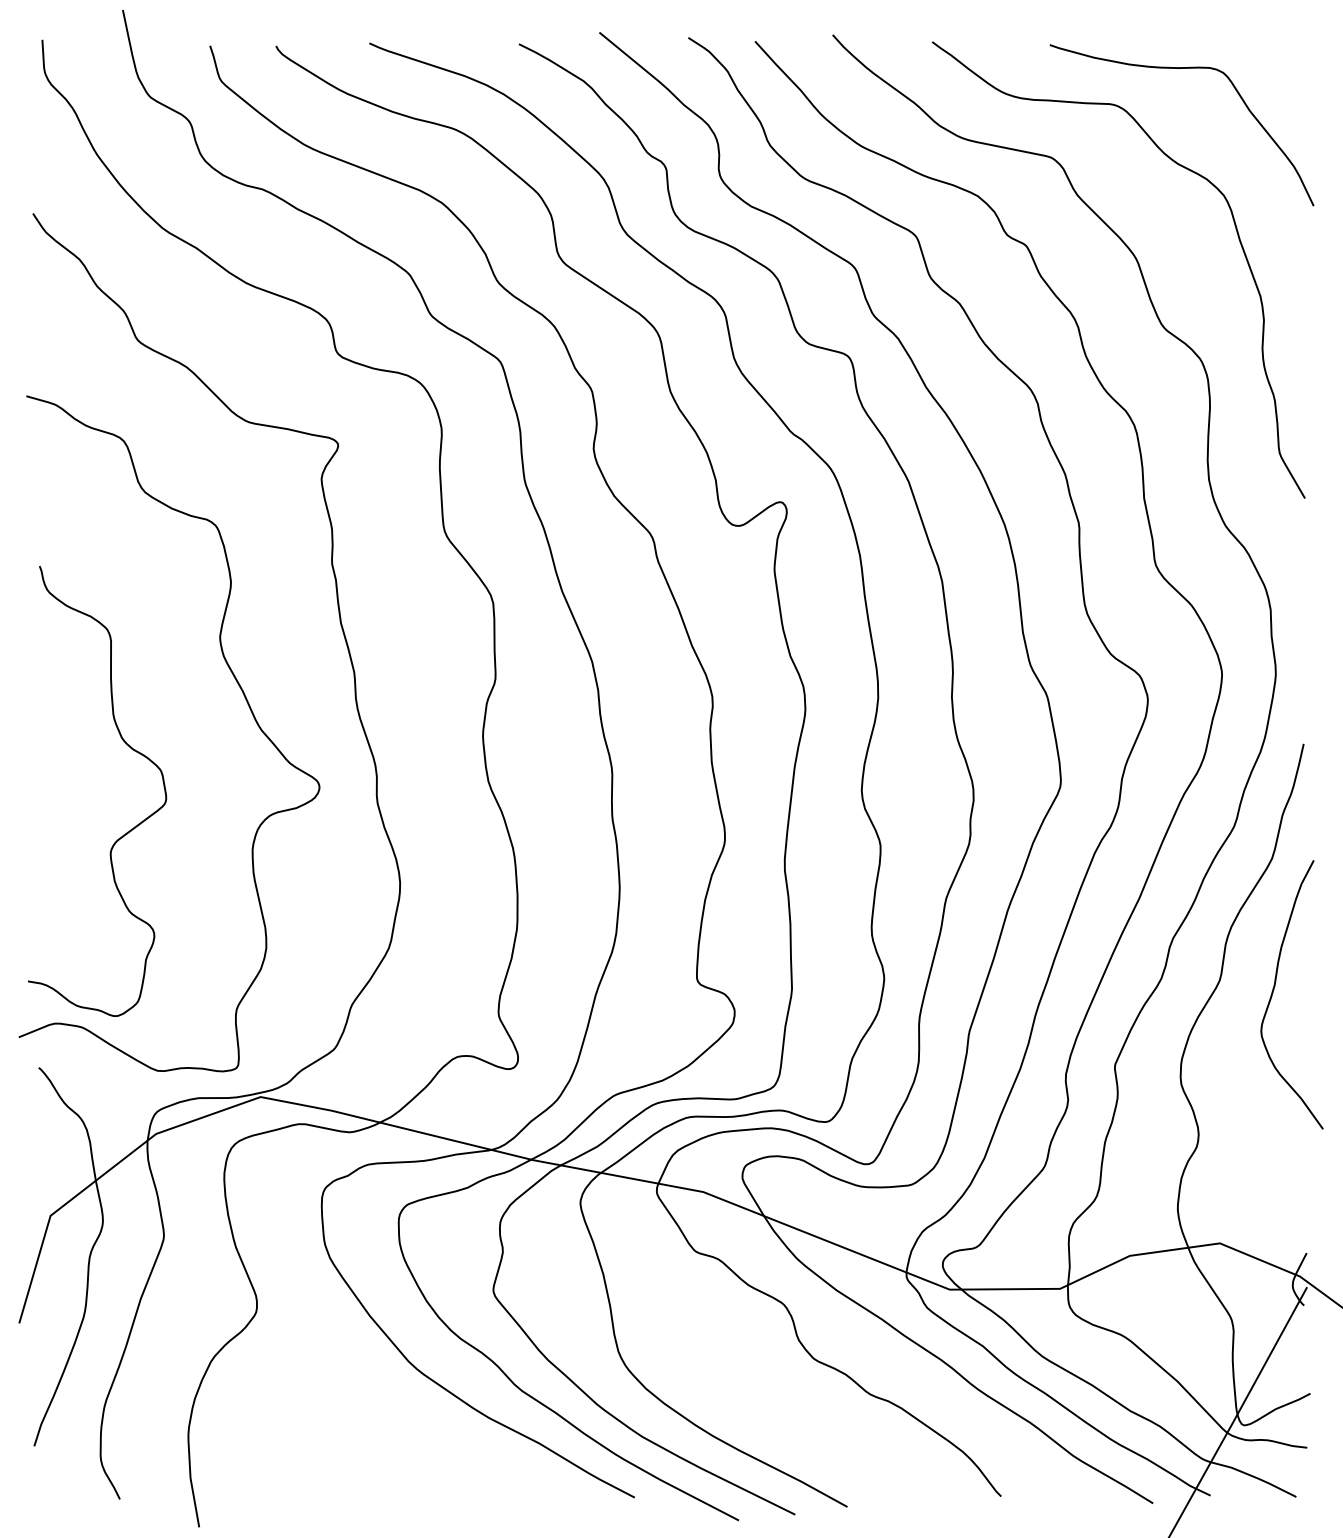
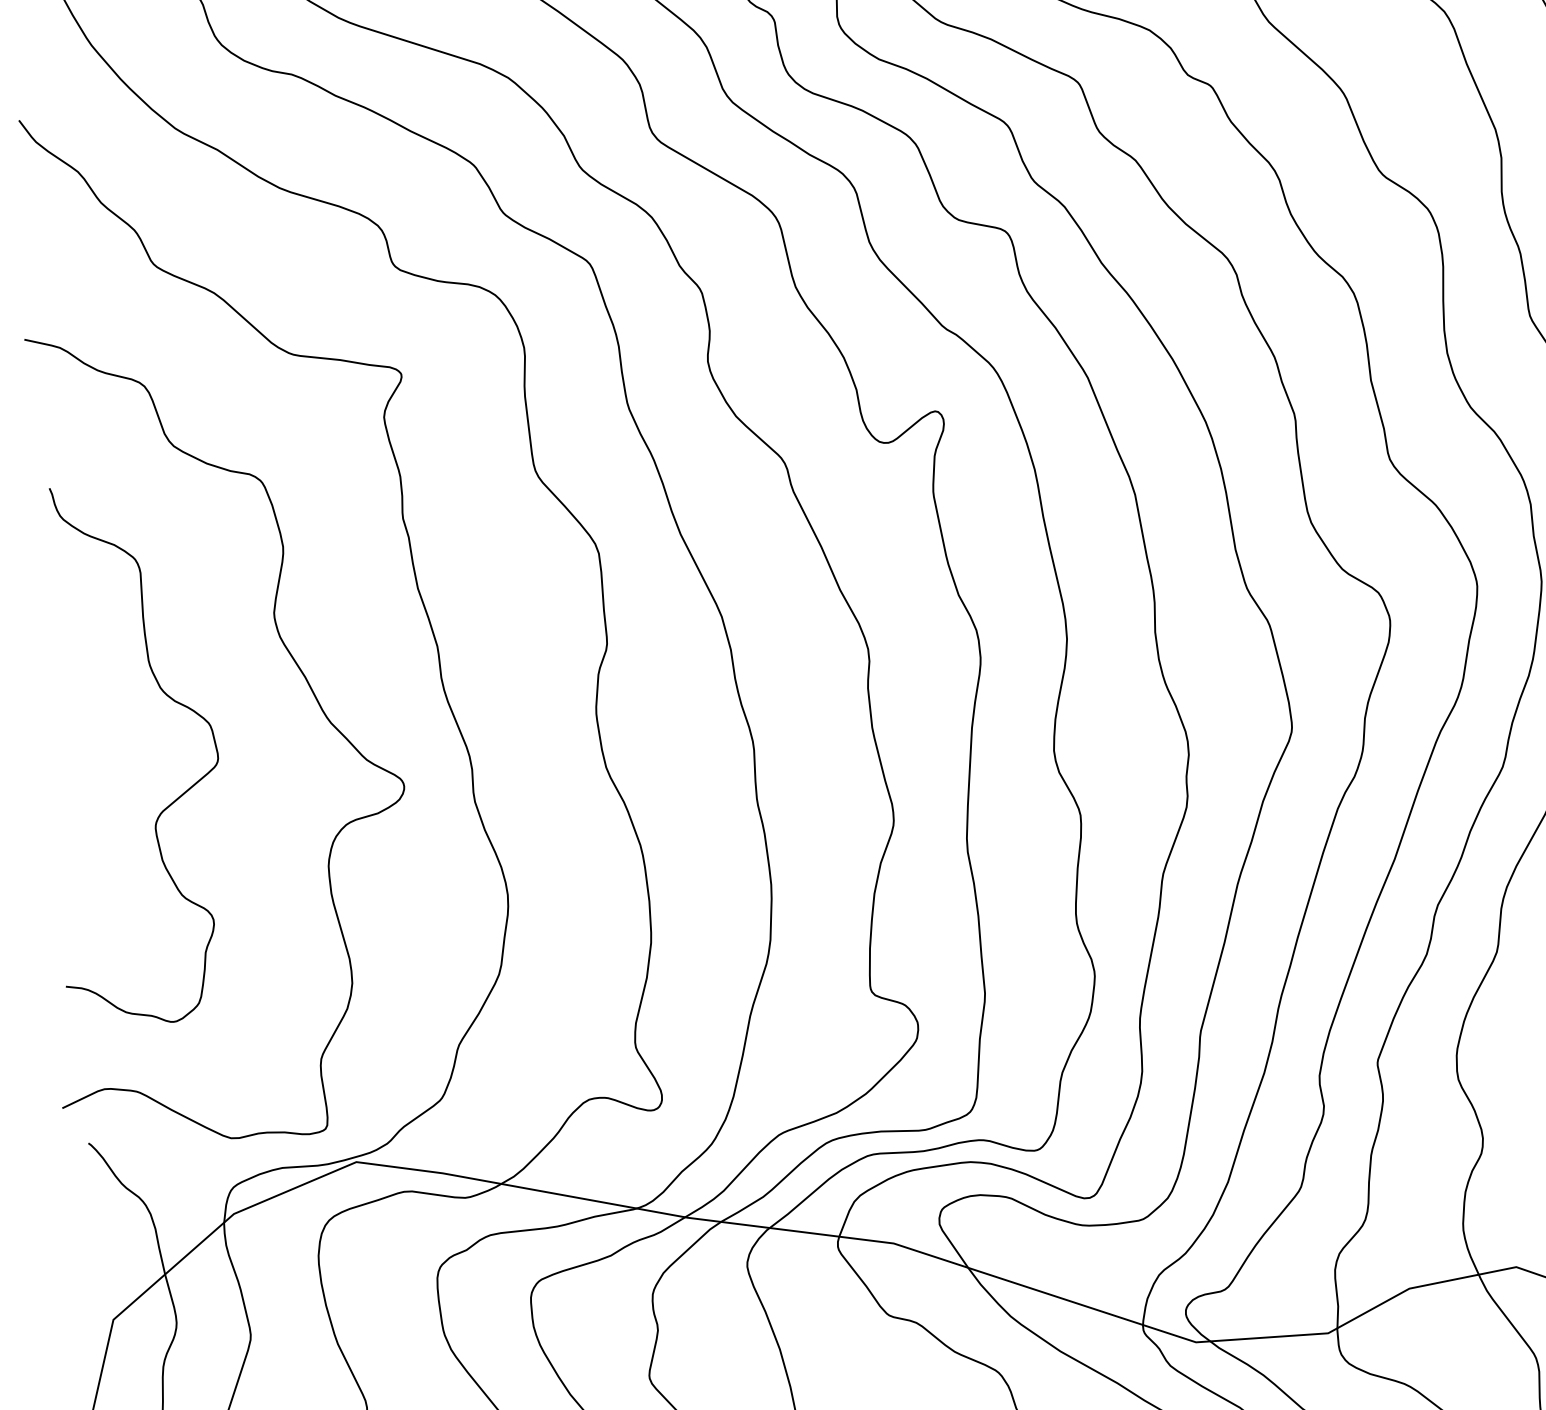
curve: (127, 831) -> (174, 799), moved

